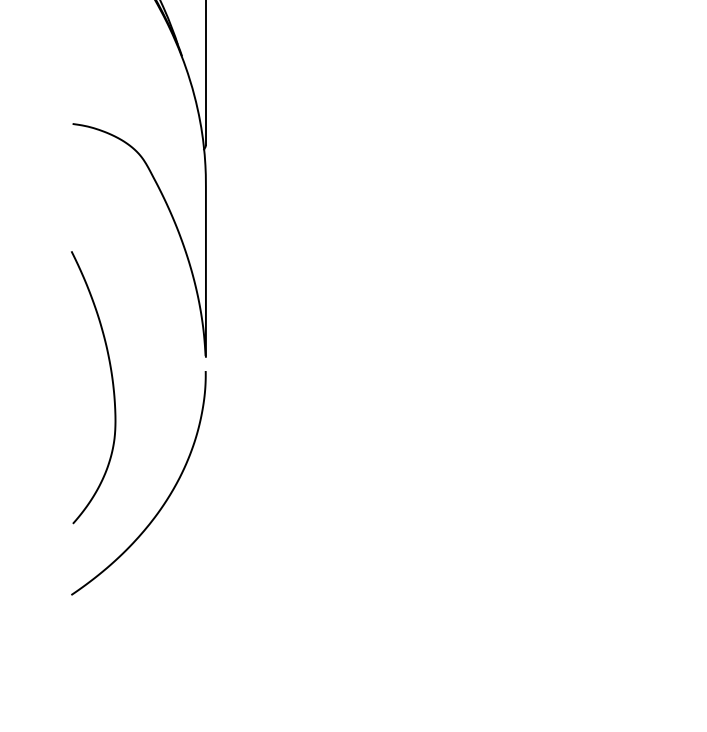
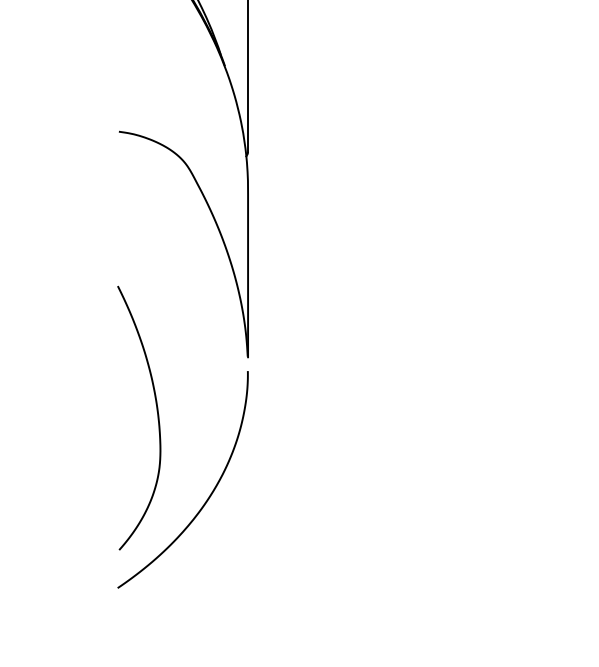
curve: (112, 387) -> (157, 418), moved

